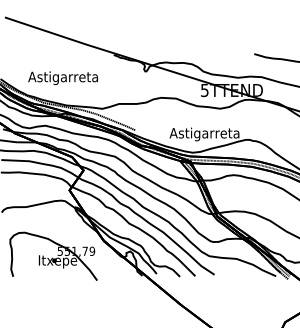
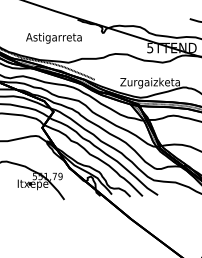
text: (62, 77) -> (53, 37), moved
text: (204, 134) -> (150, 83), Astigarreta -> Zurgaizketa

